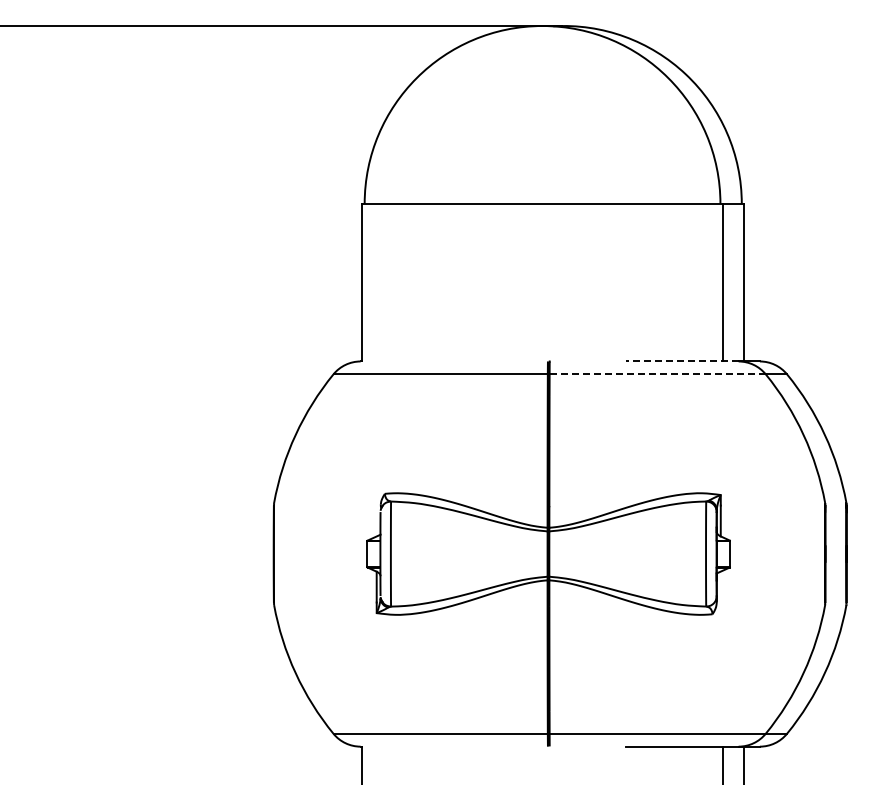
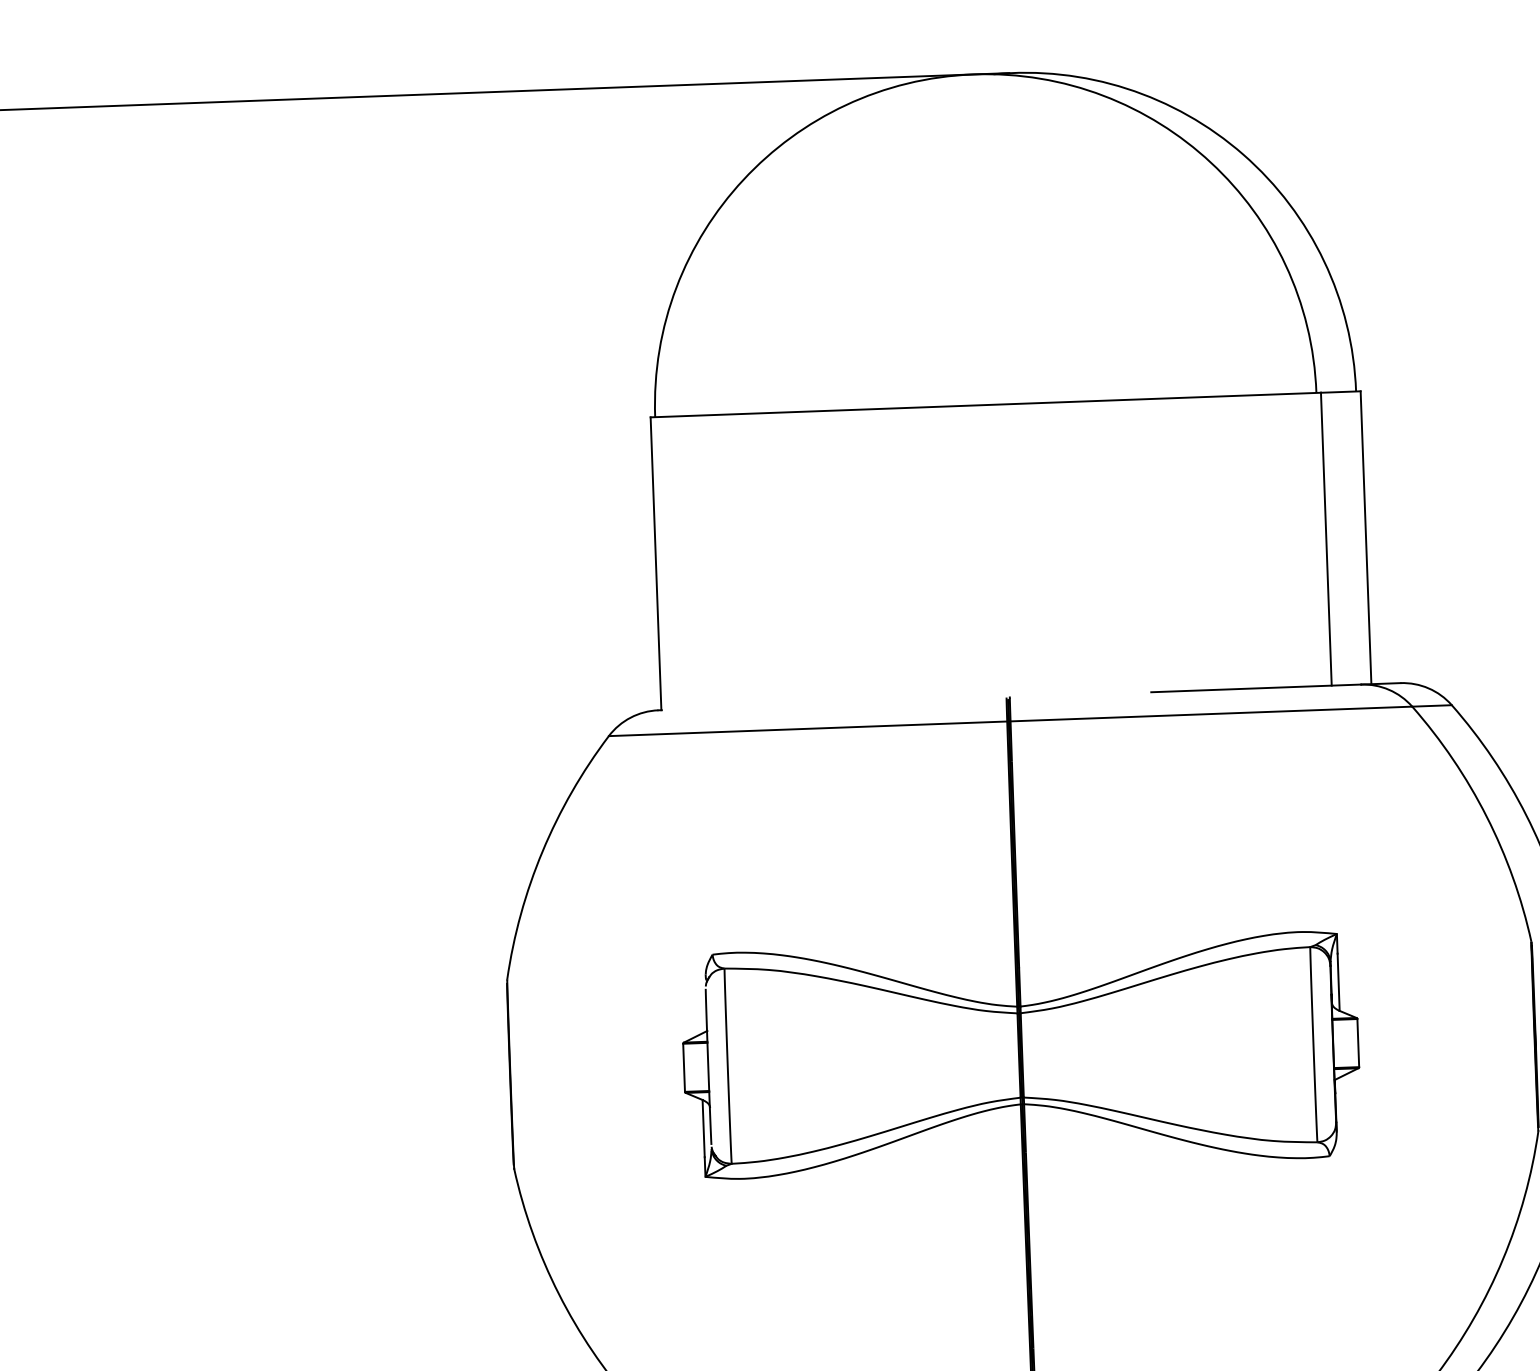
line: (681, 361) -> (1254, 688), dashed -> solid
line: (658, 374) -> (1212, 714), dashed -> solid

